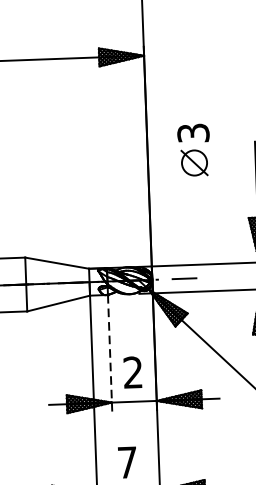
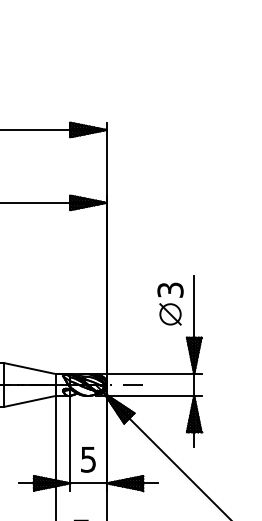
part: (193, 149) -> (170, 303), moved
line: (110, 353) -> (70, 443), dashed -> solid
text: (131, 372) -> (87, 459), 2 -> 5

